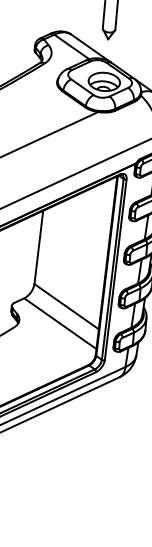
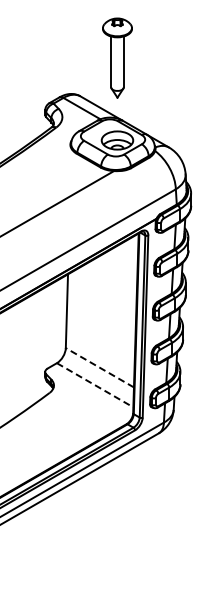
line: (66, 306) -> (99, 367), solid -> dashed
line: (60, 323) -> (95, 385), solid -> dashed

